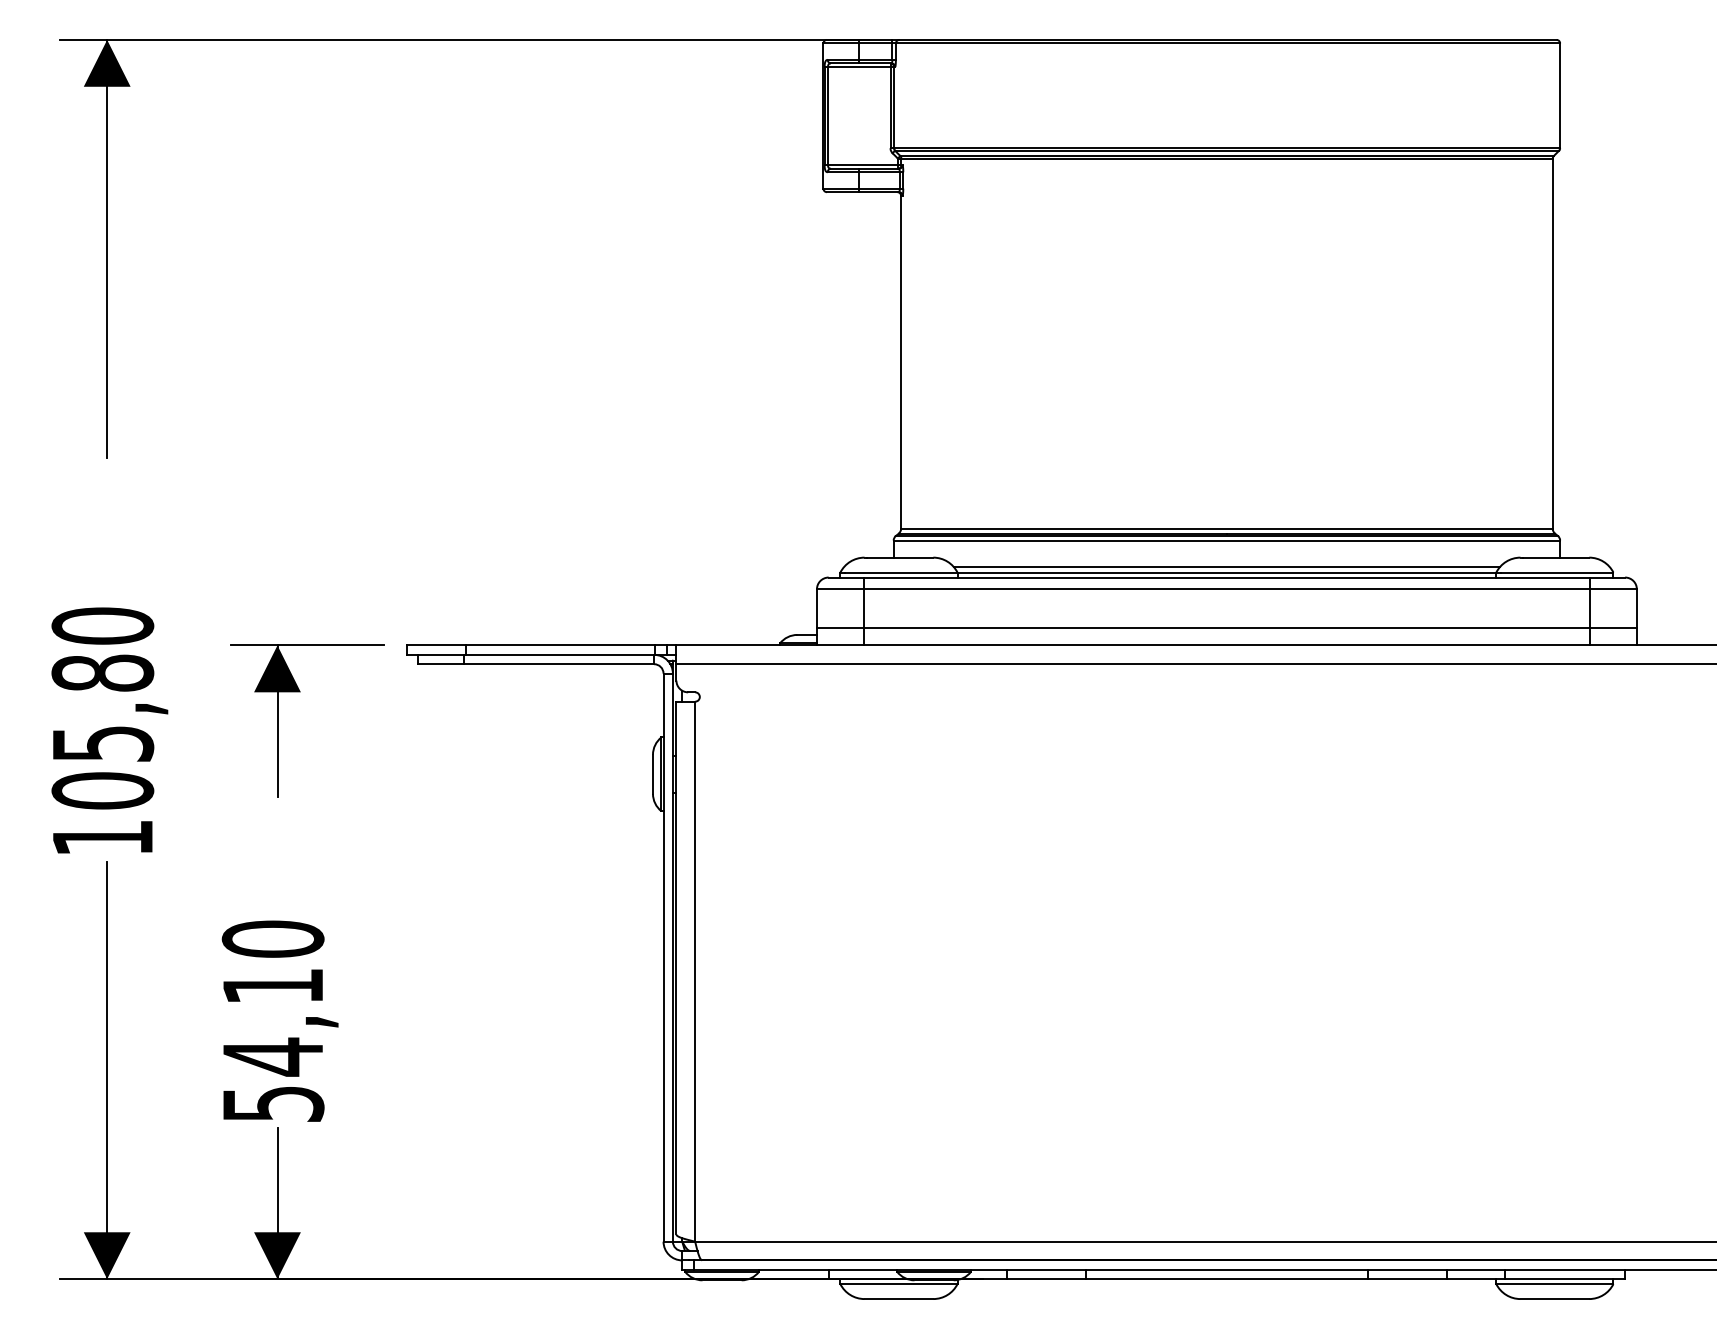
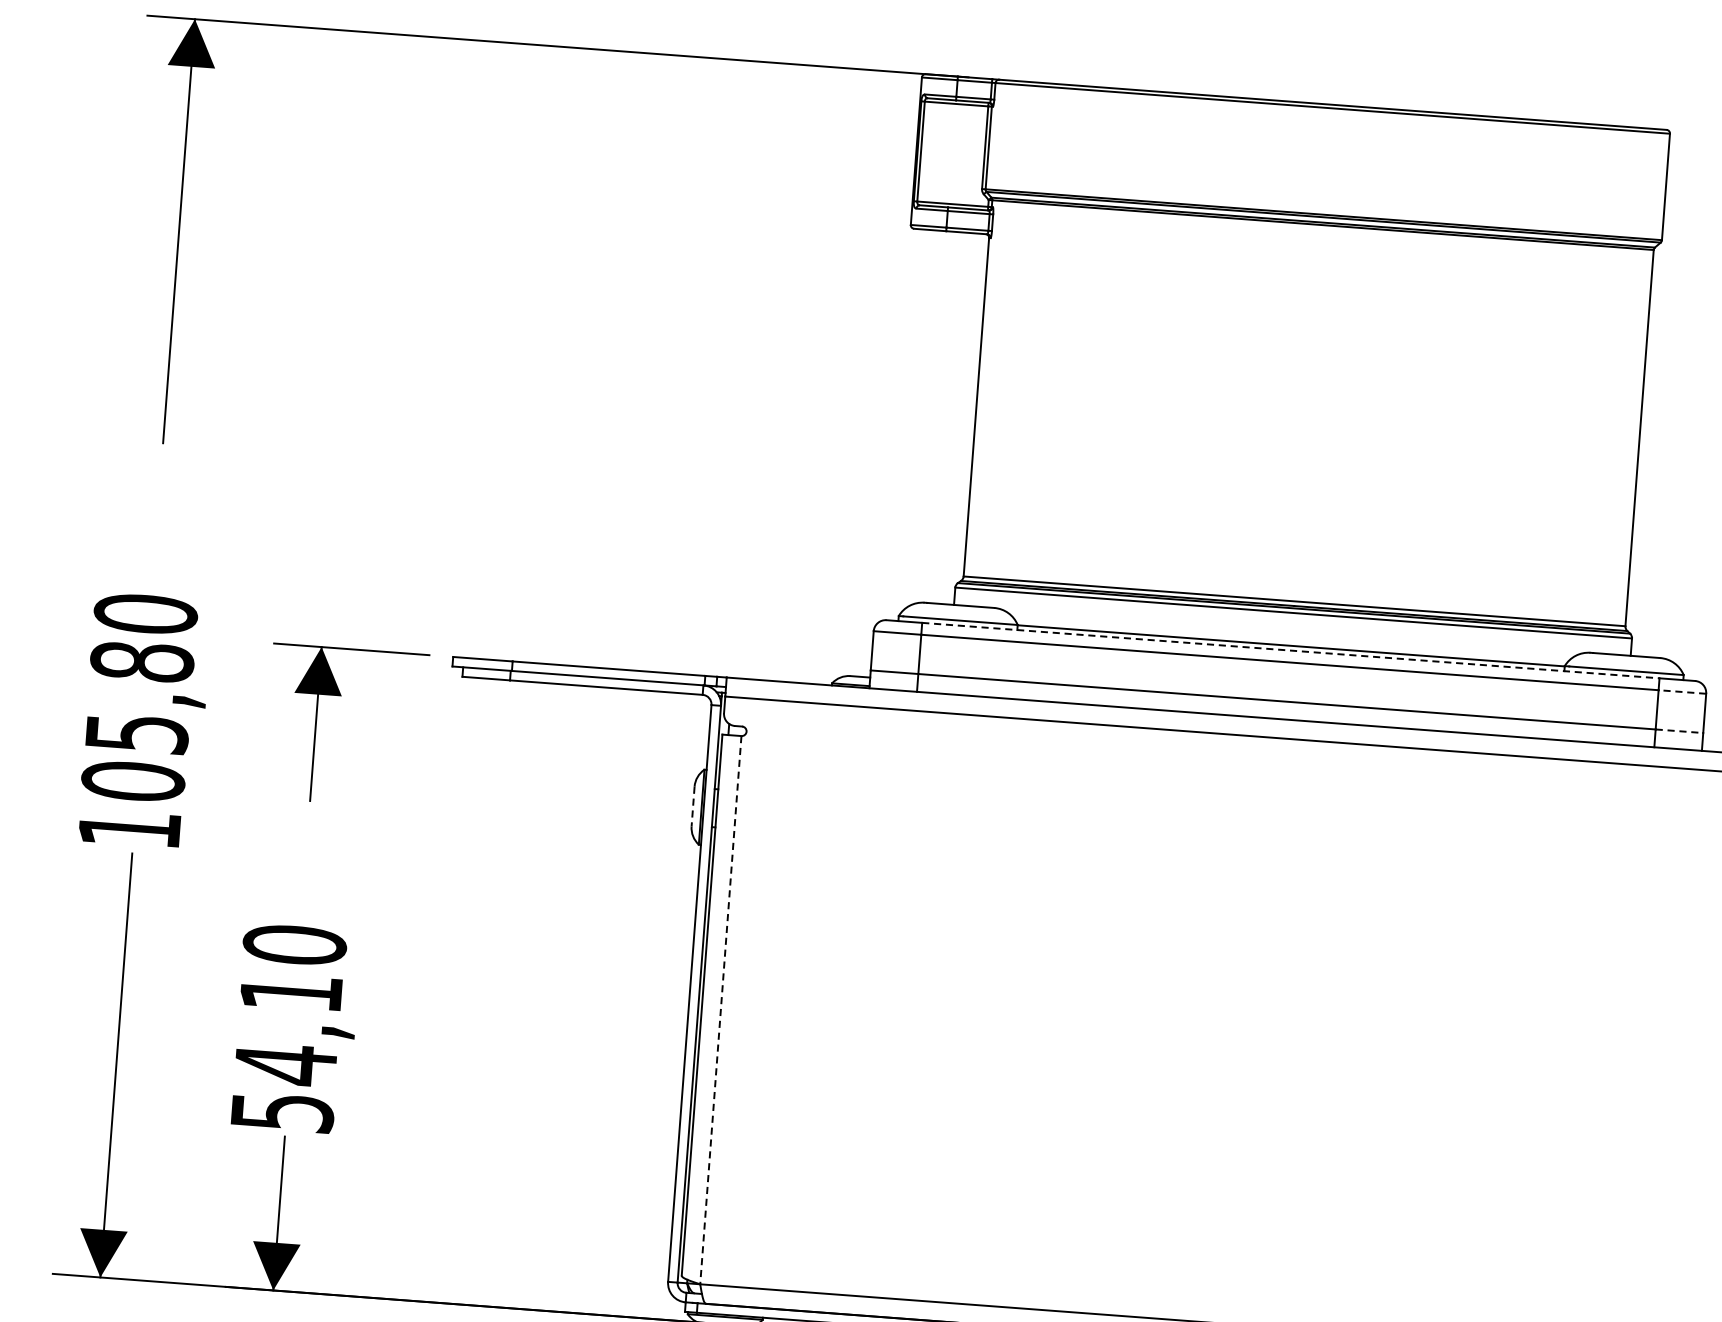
line: (1226, 567) -> (1291, 640), removed
line: (1227, 577) -> (1291, 650), solid -> dashed
line: (1612, 589) -> (1681, 692), solid -> dashed
line: (1613, 627) -> (1679, 730), solid -> dashed
line: (652, 774) -> (692, 806), solid -> dashed
line: (695, 971) -> (721, 1010), solid -> dashed

